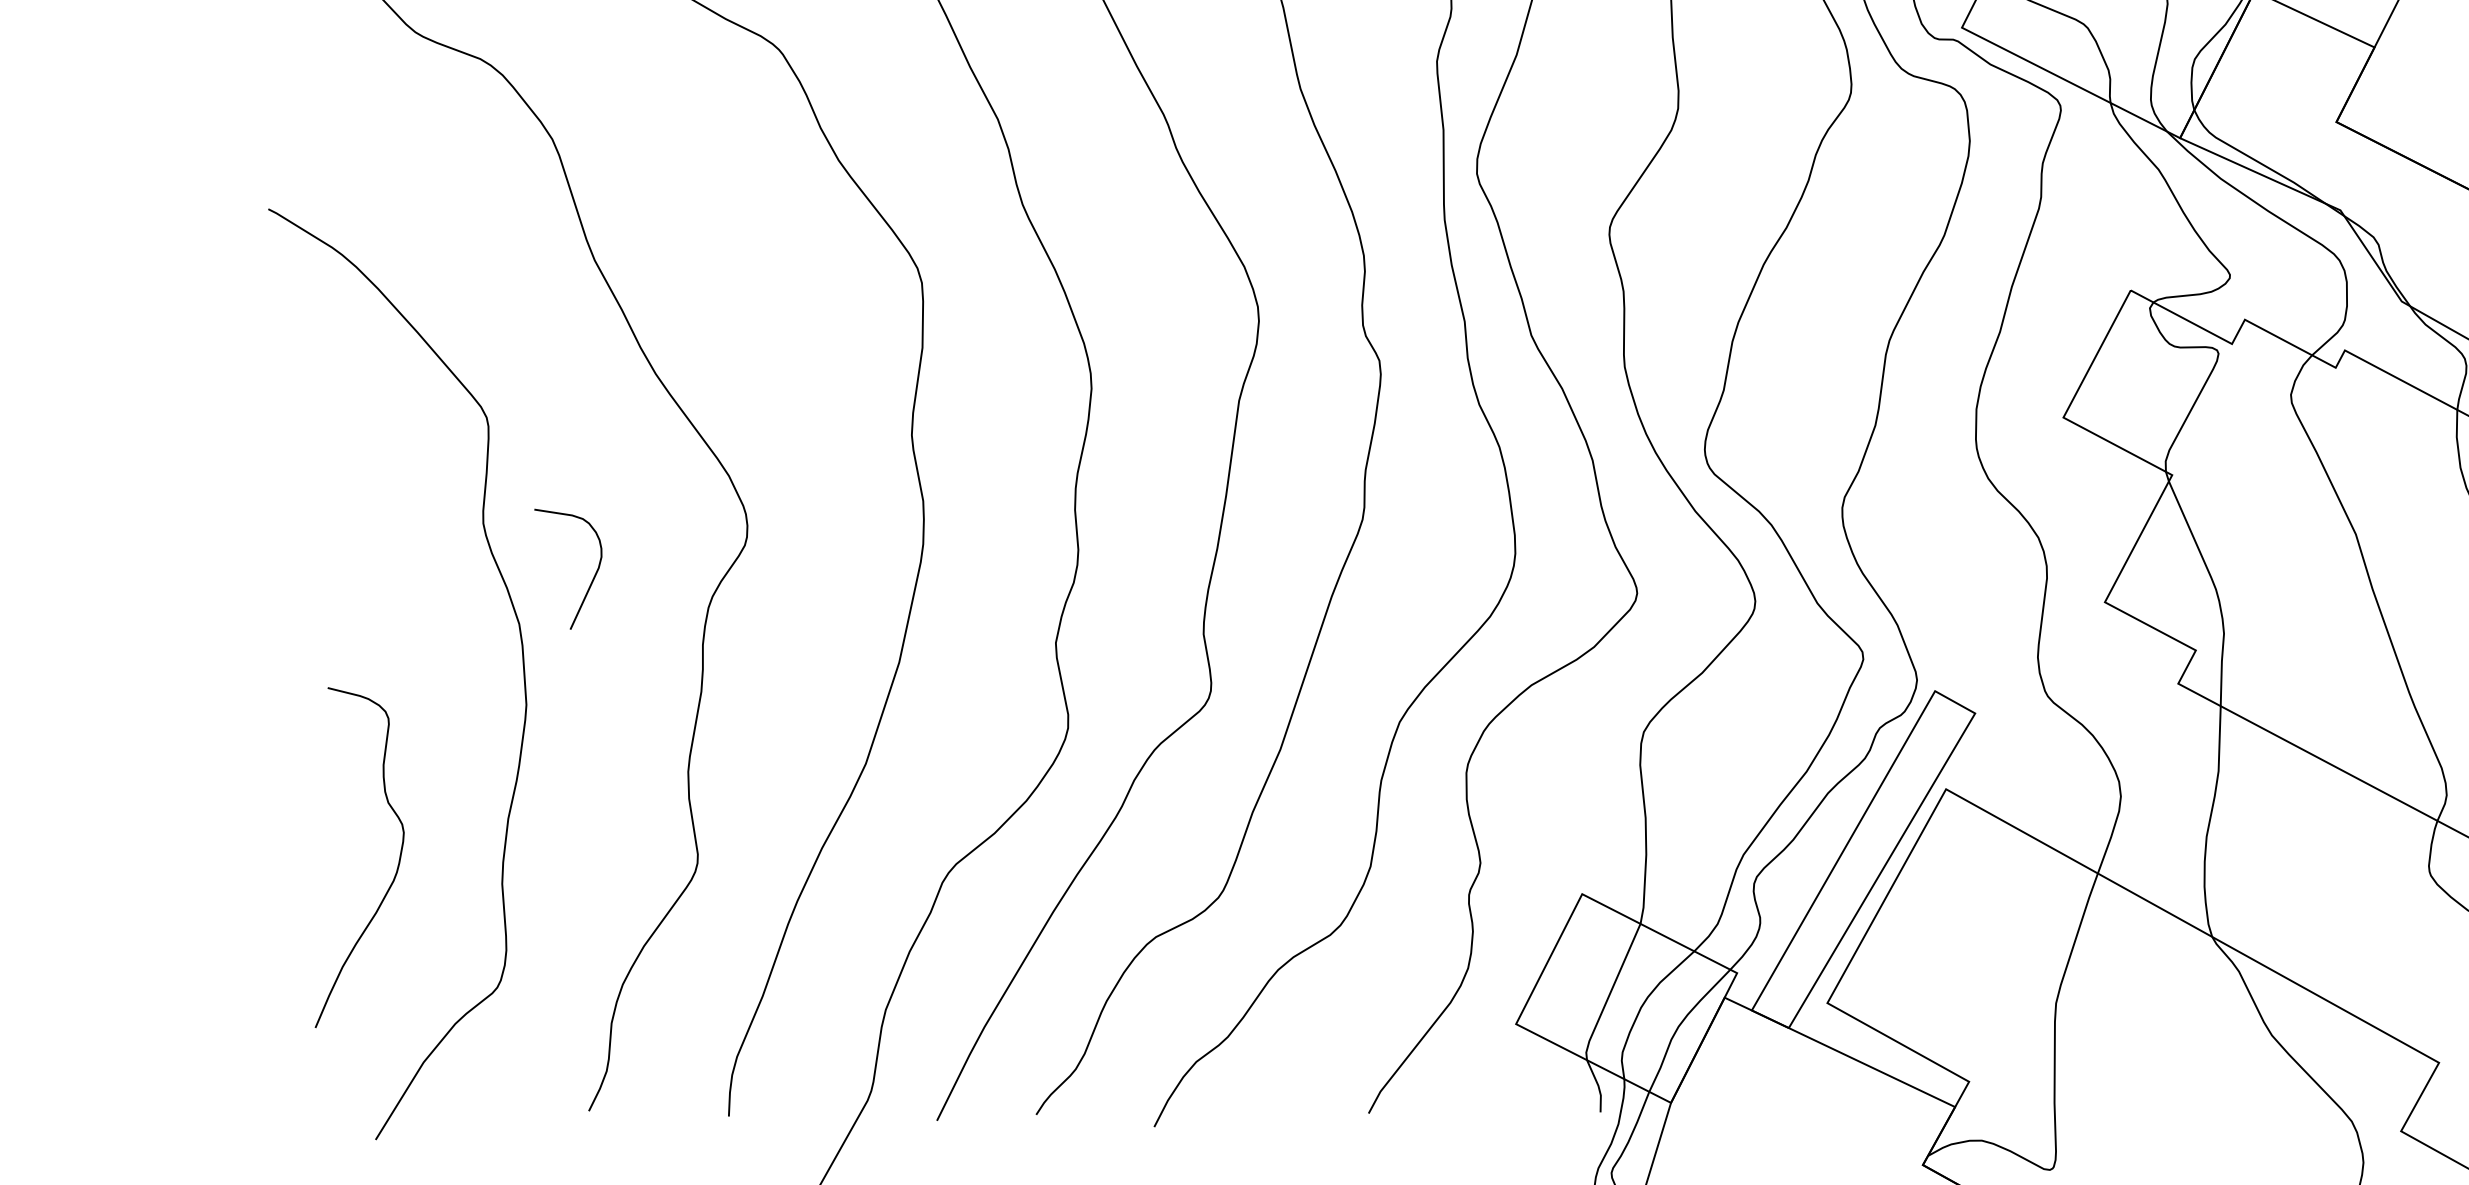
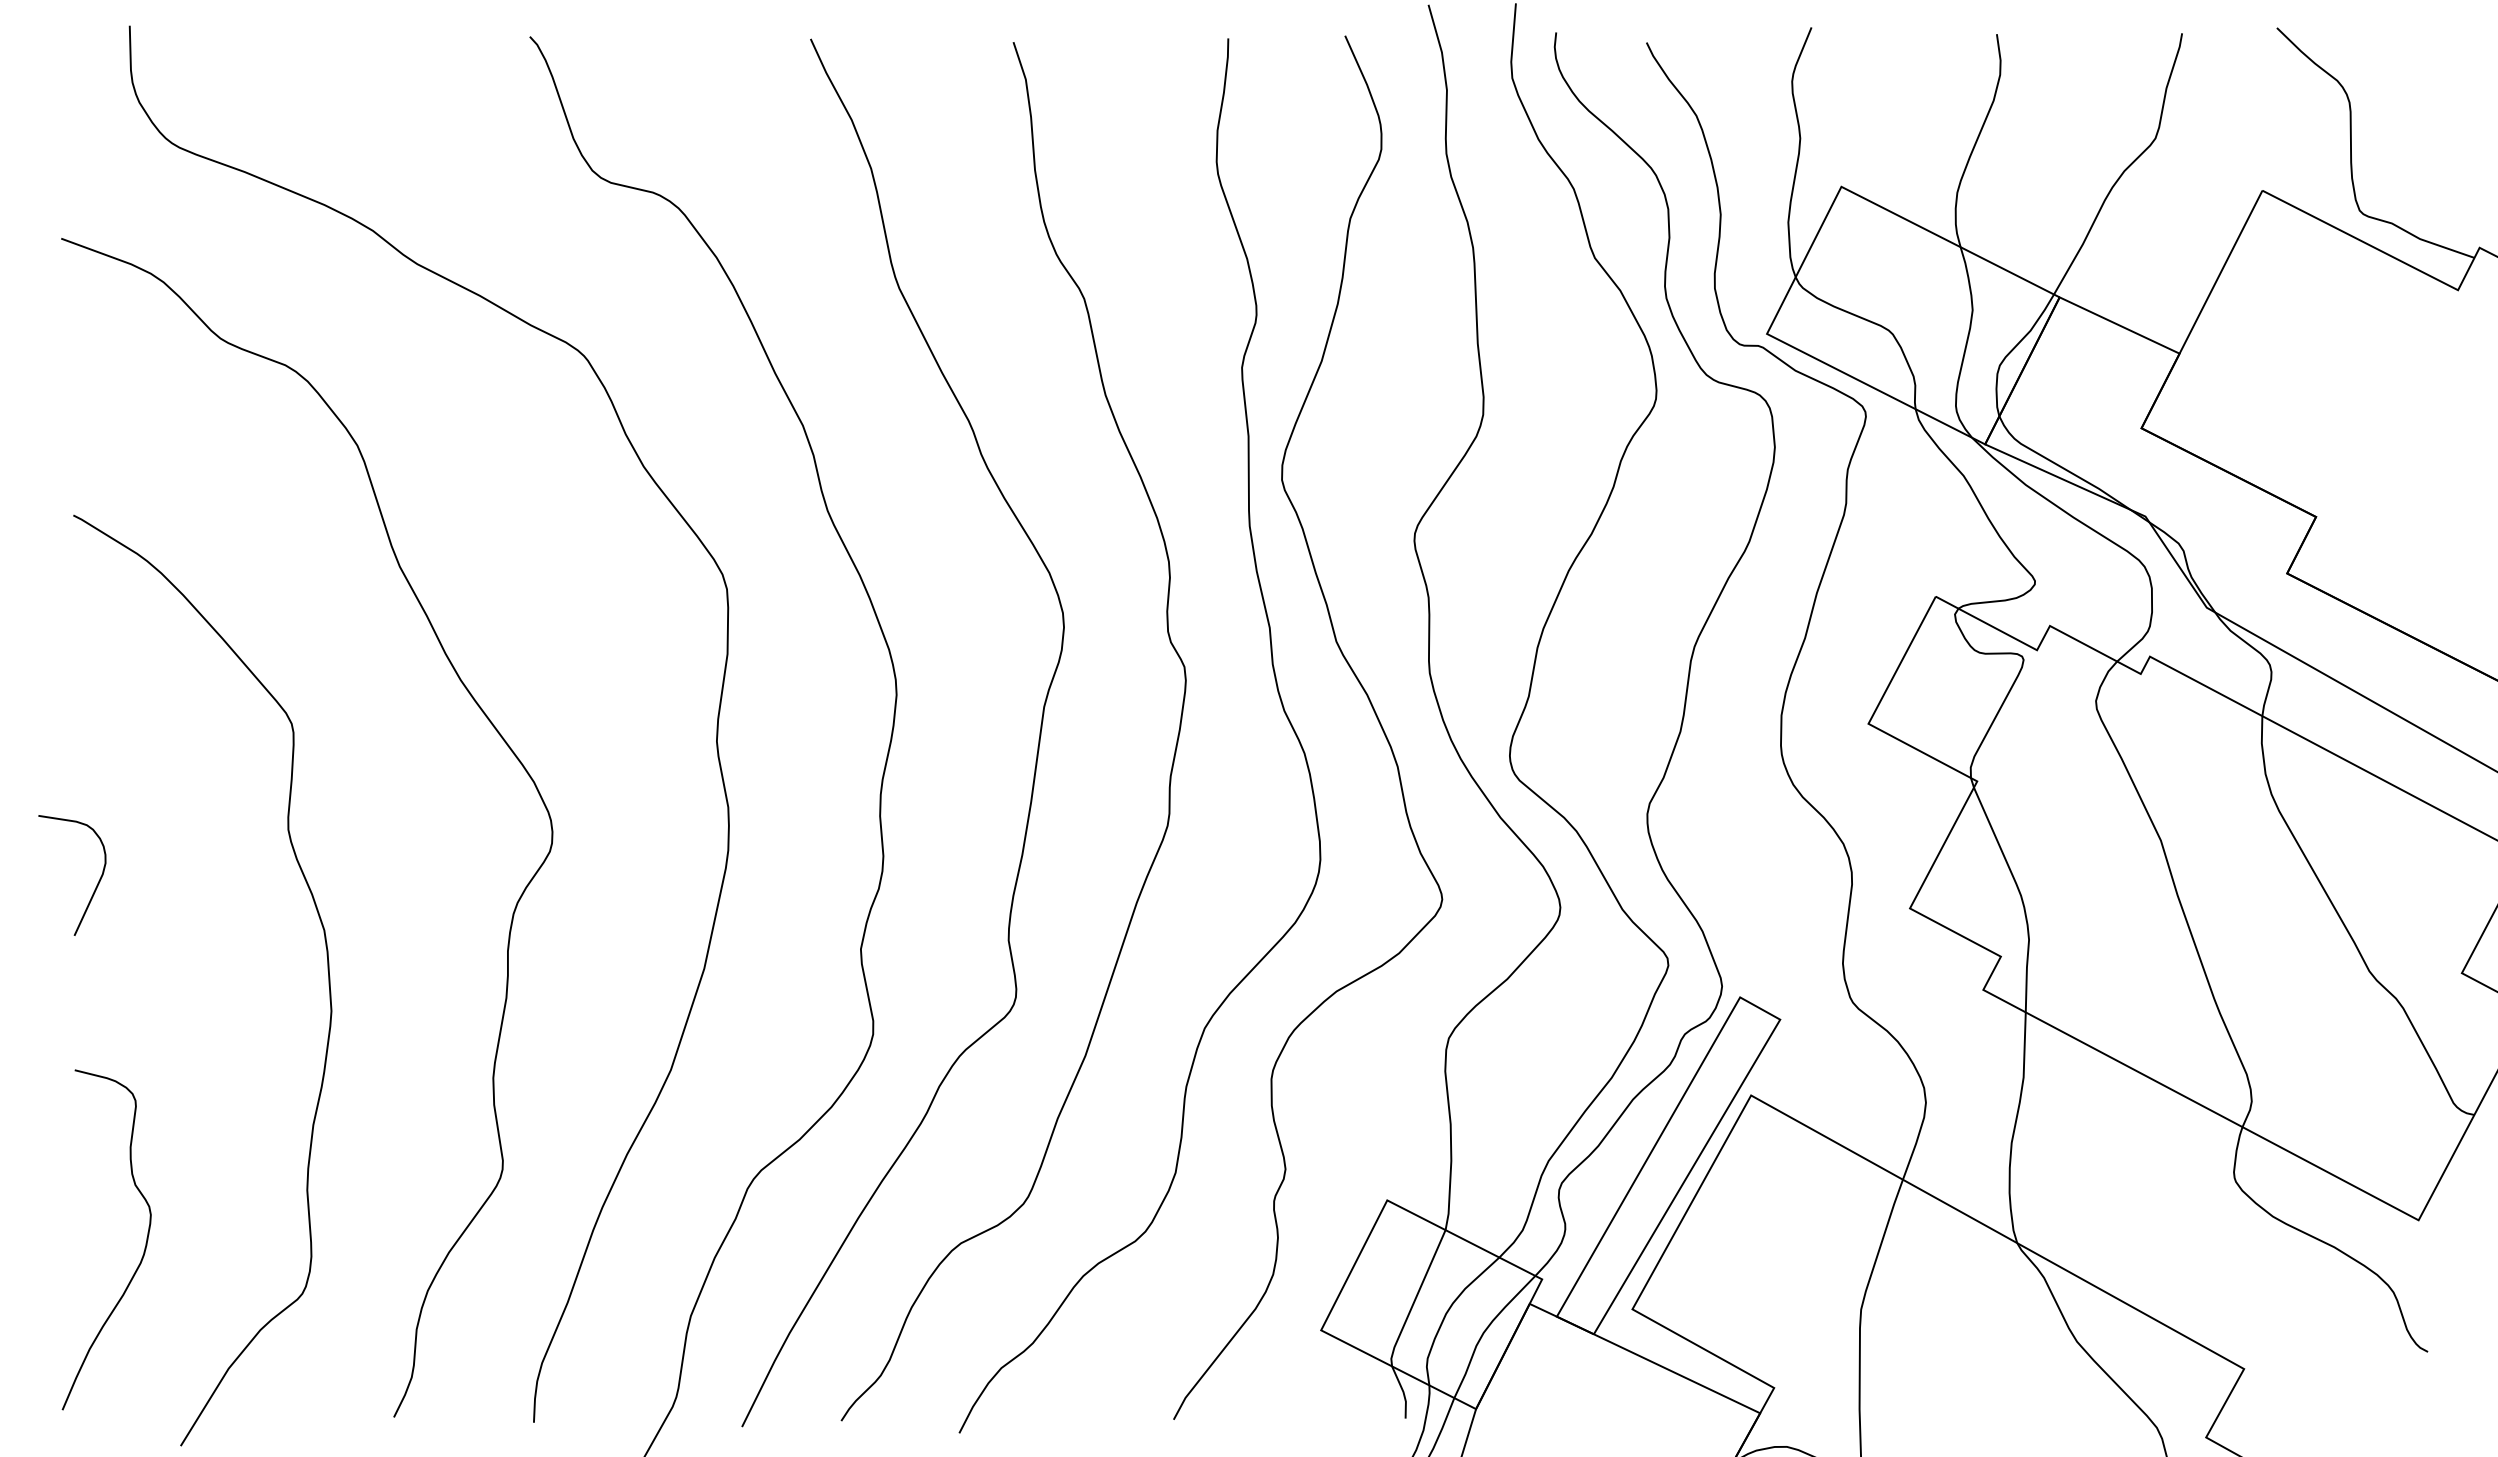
curve: (591, 581) -> (95, 887), moved
curve: (397, 865) -> (144, 1247), moved

